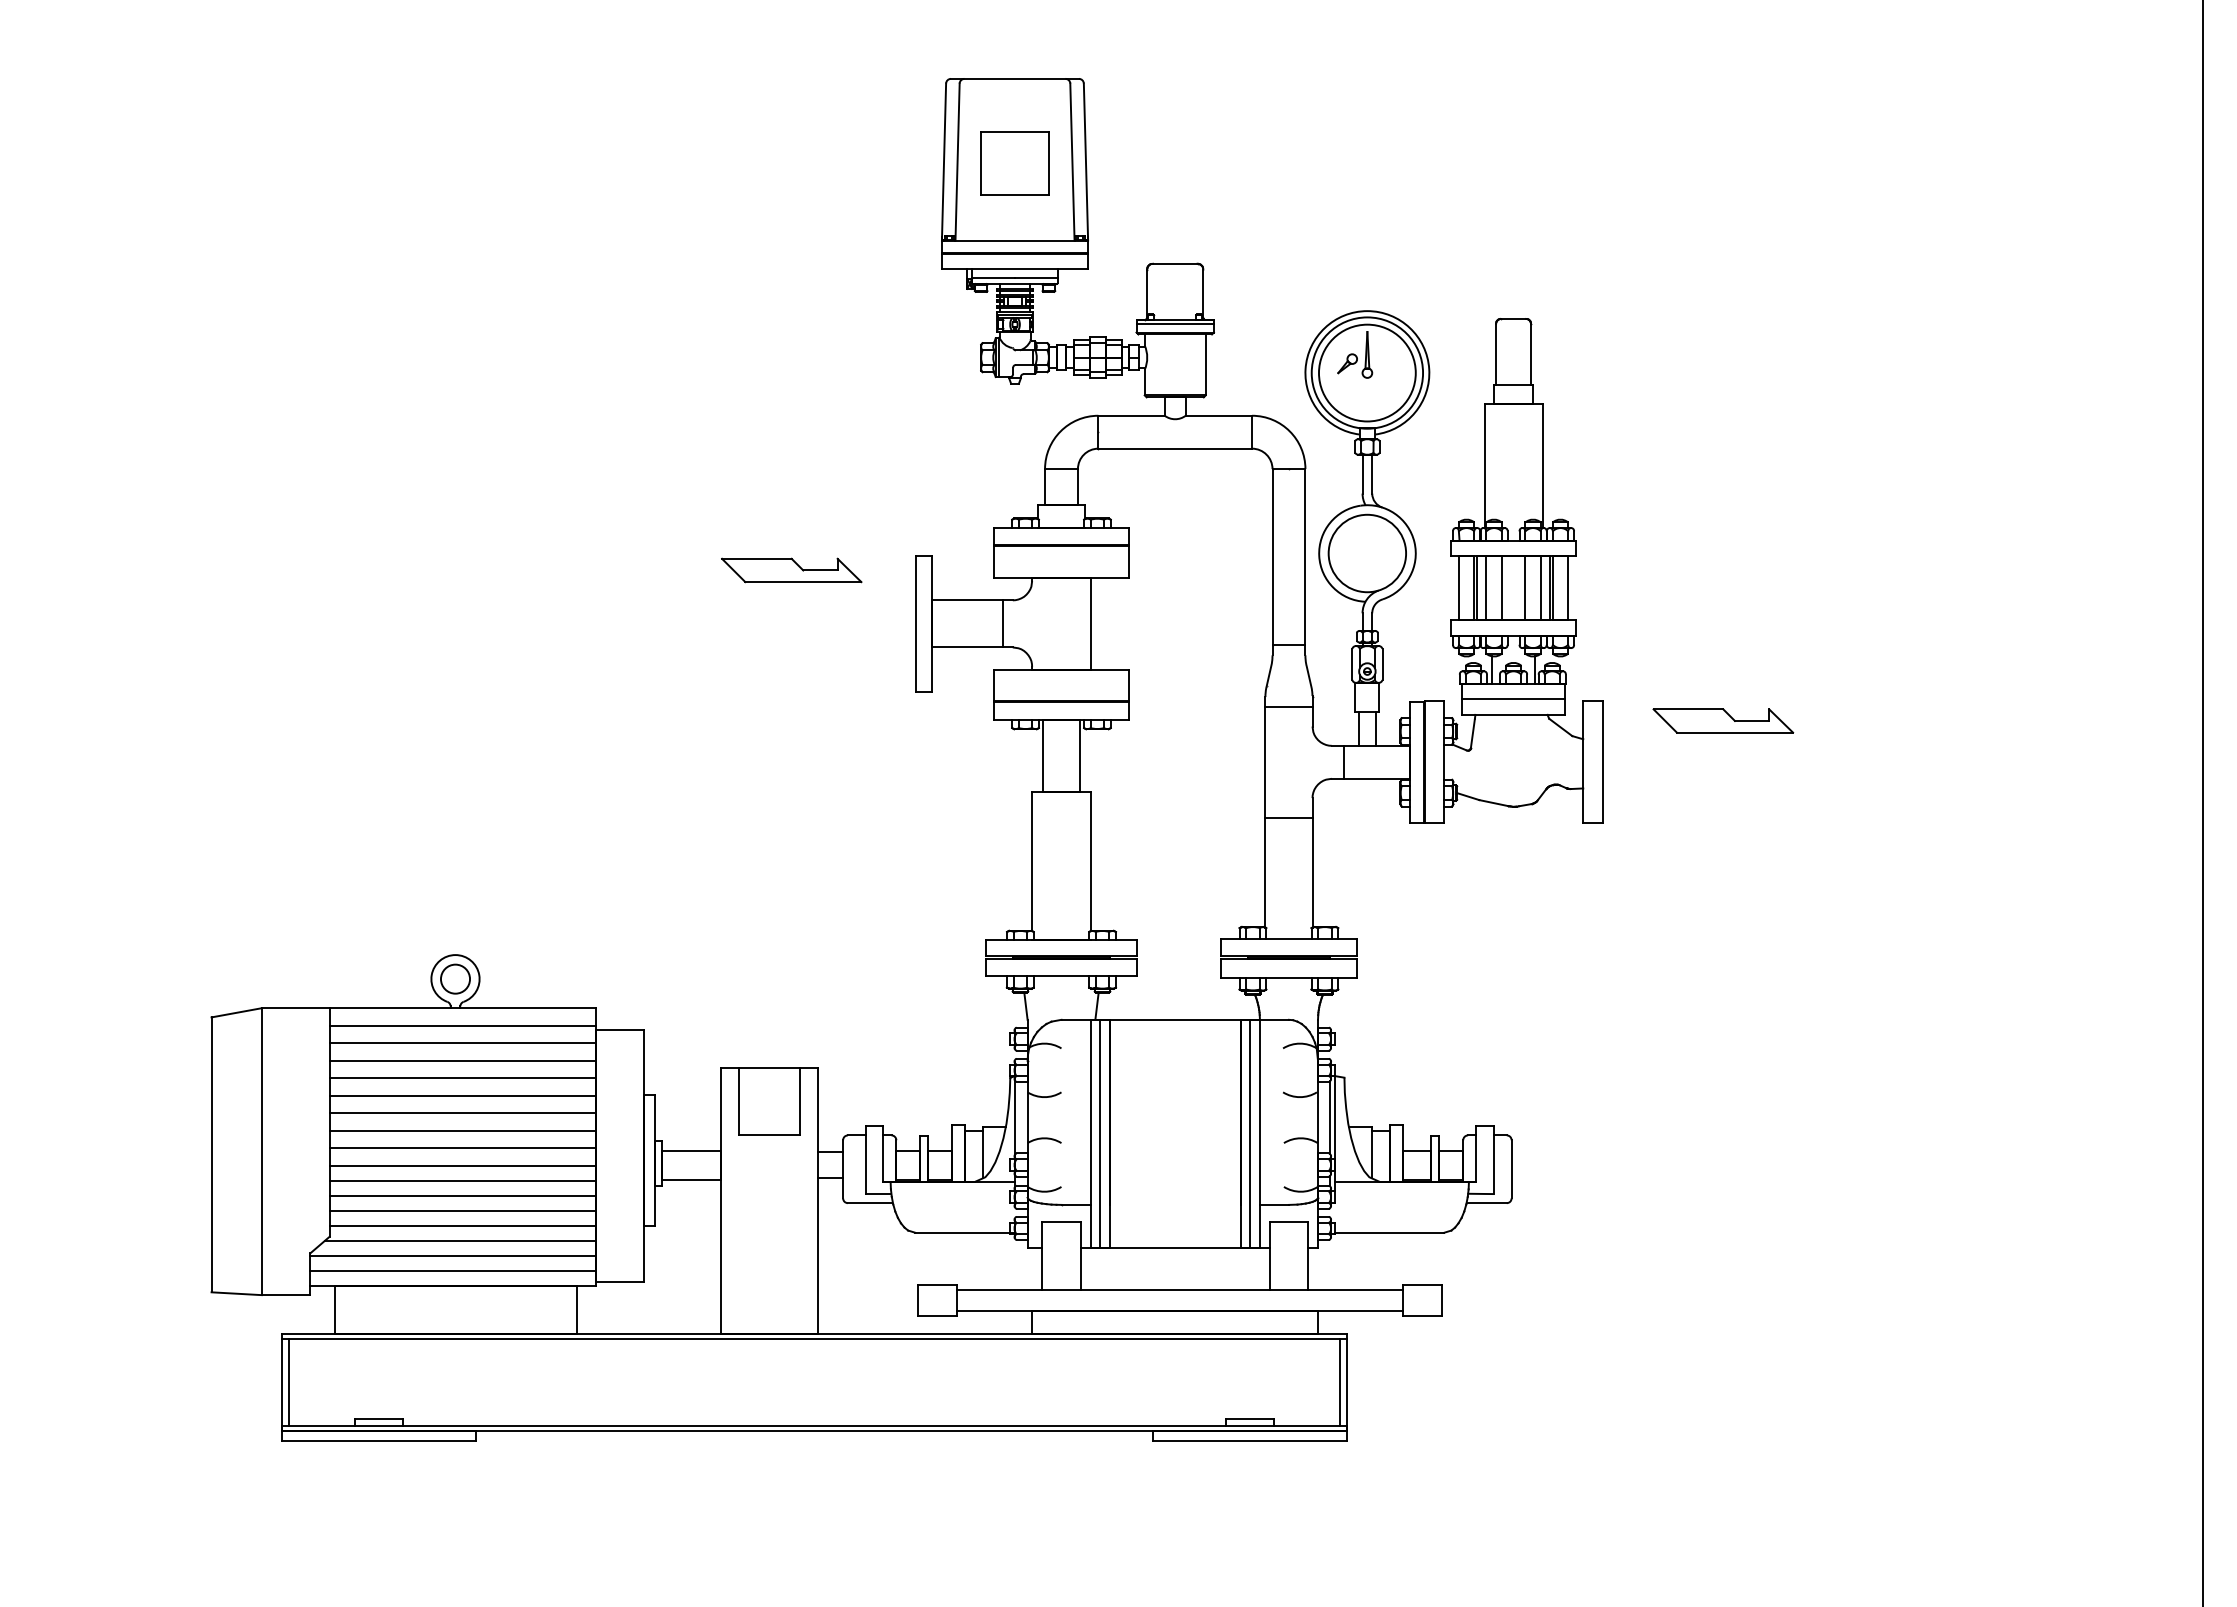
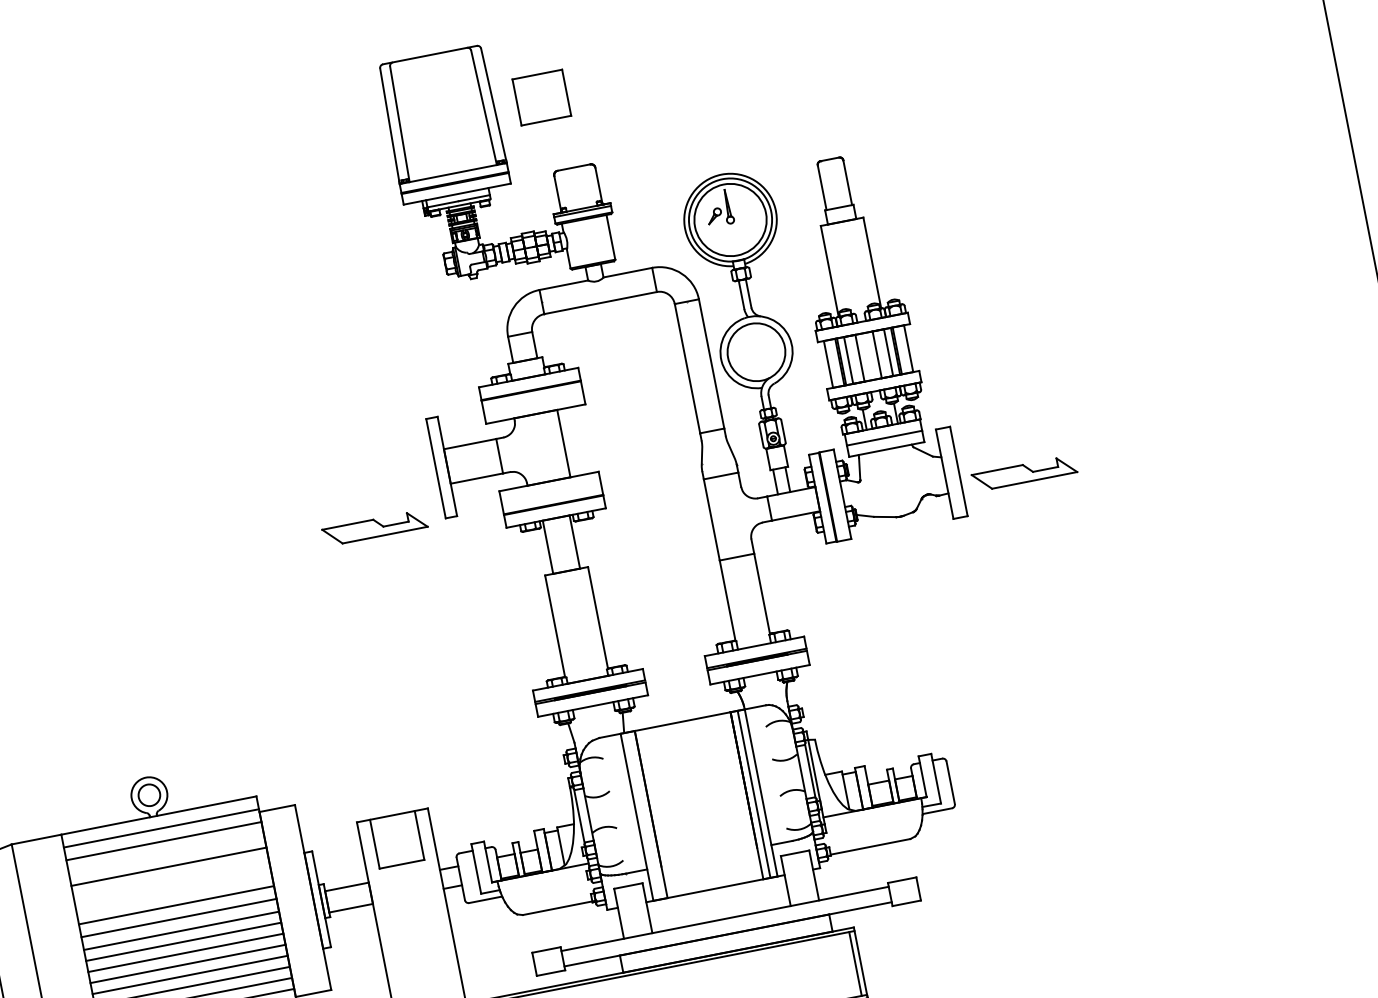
part: (1014, 163) -> (541, 97), moved
part: (791, 570) -> (374, 528), moved
part: (1723, 720) -> (1024, 473), moved
line: (462, 1060) -> (166, 853), removed
line: (462, 1095) -> (171, 879), removed
line: (462, 1113) -> (173, 892), removed
line: (1100, 1133) -> (644, 815), removed

